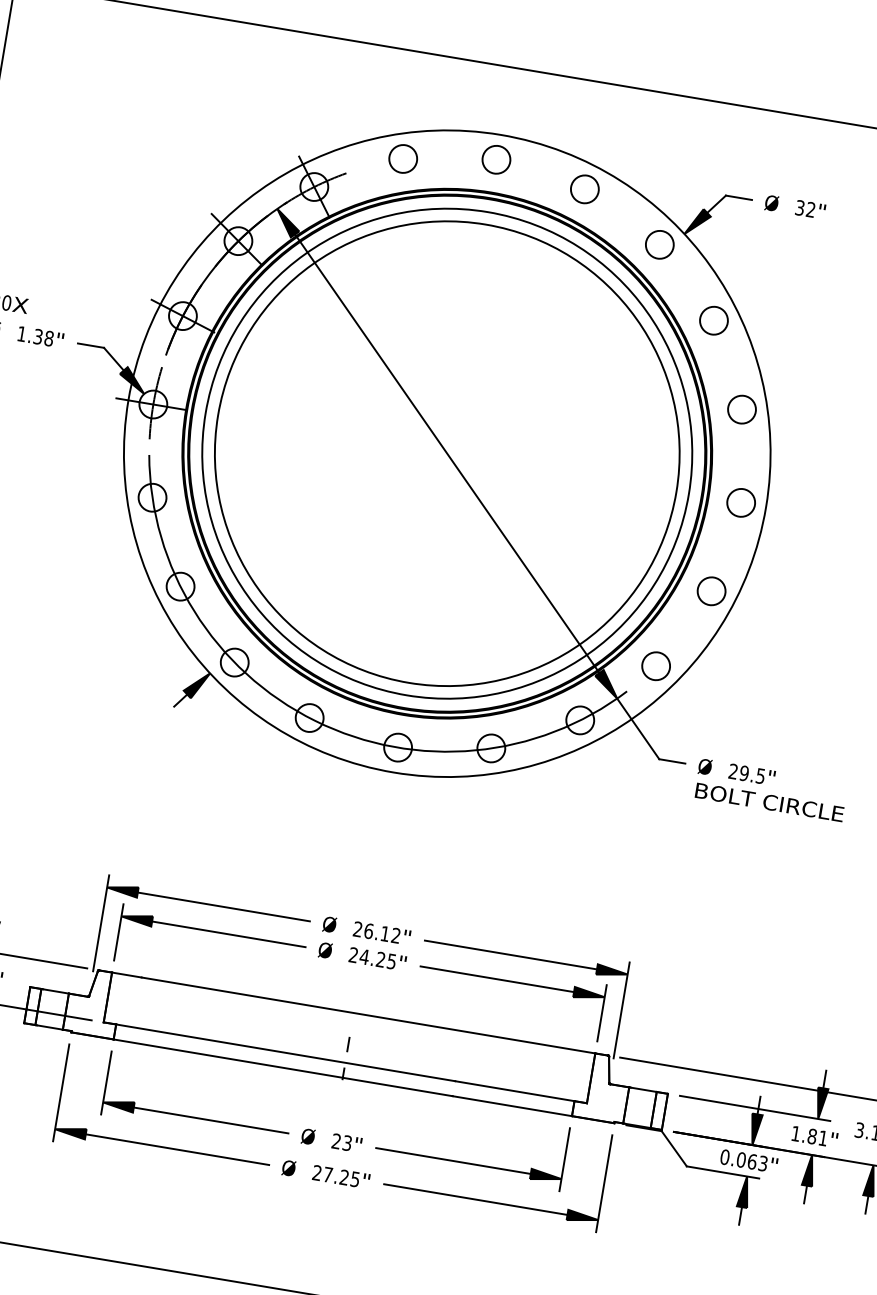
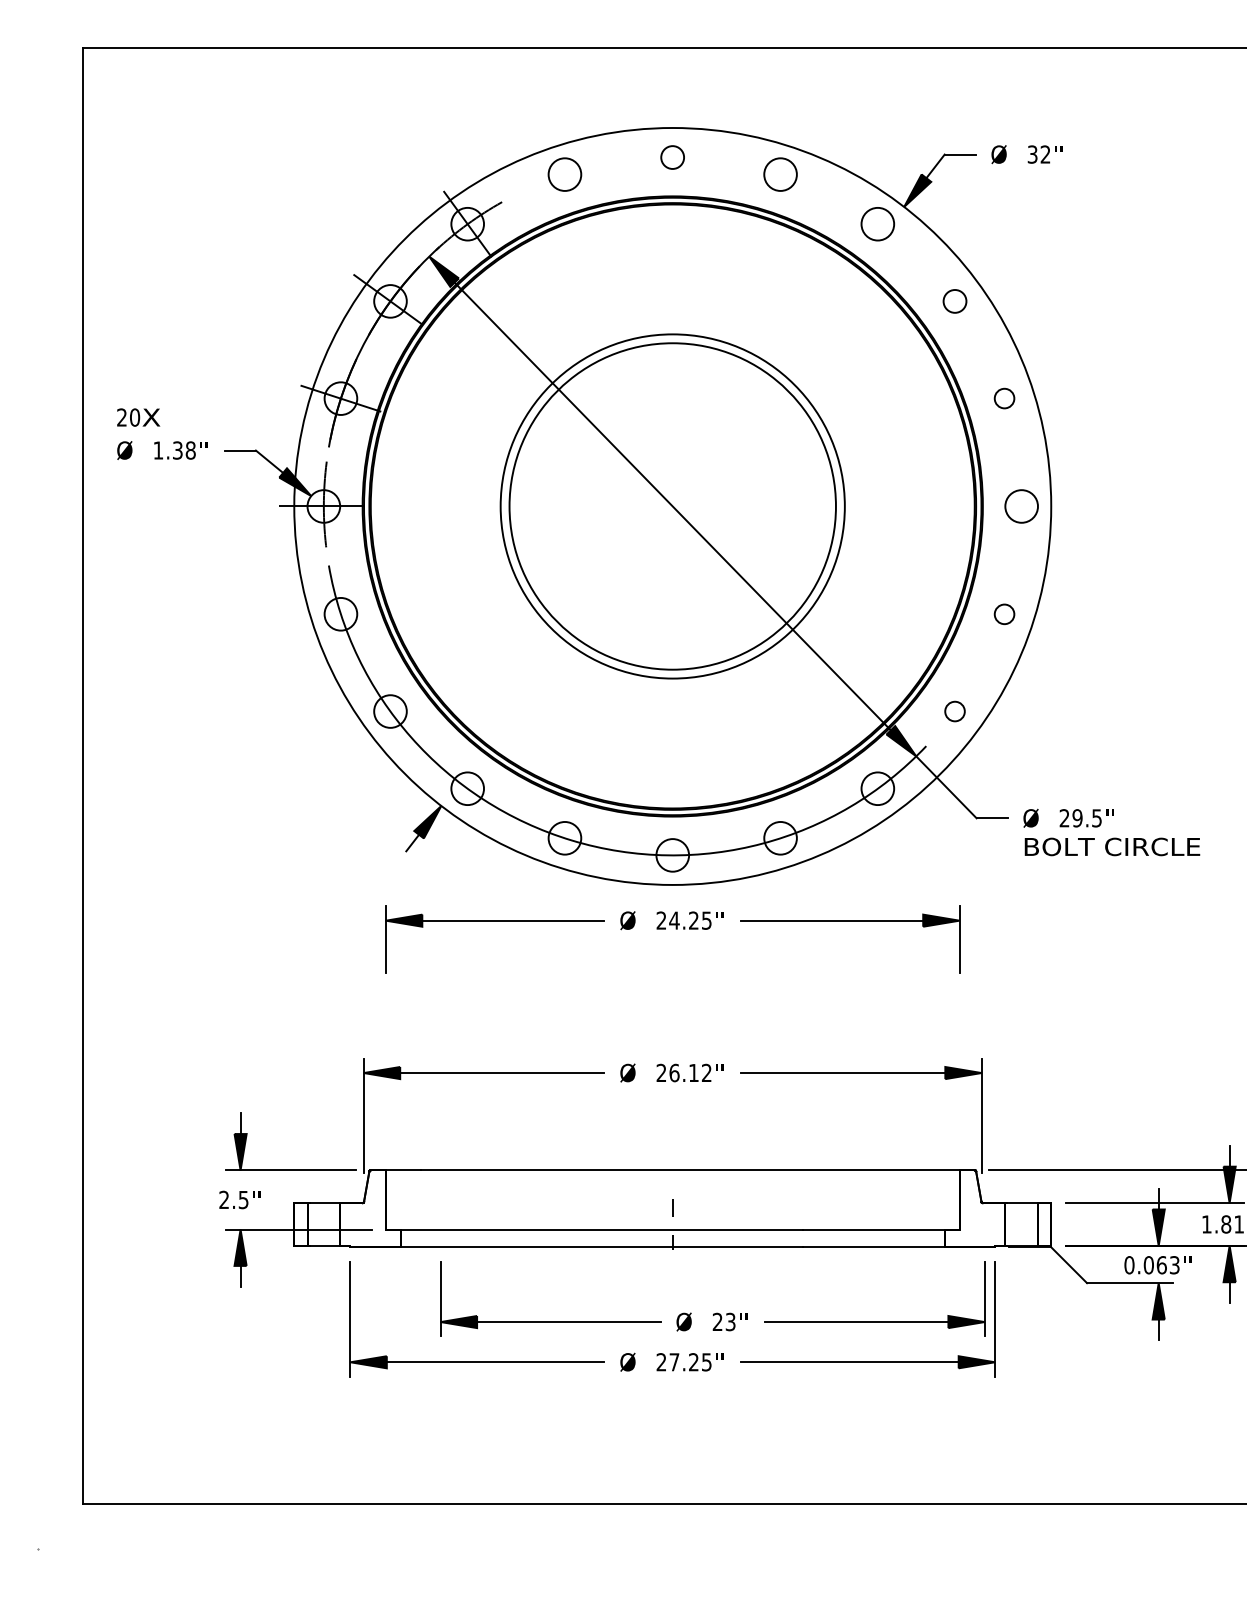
circle: (496, 159) -> (672, 157), size x0.7
circle: (713, 320) -> (954, 301), size x0.7
circle: (741, 409) -> (1004, 398), size x0.6
circle: (447, 453) -> (672, 506), size x0.6
circle: (447, 453) -> (672, 506), size x0.6
circle: (711, 591) -> (1004, 614), size x0.6
circle: (655, 666) -> (954, 711), size x0.6
part: (364, 964) -> (675, 929), moved
part: (336, 1133) -> (716, 1312), moved

